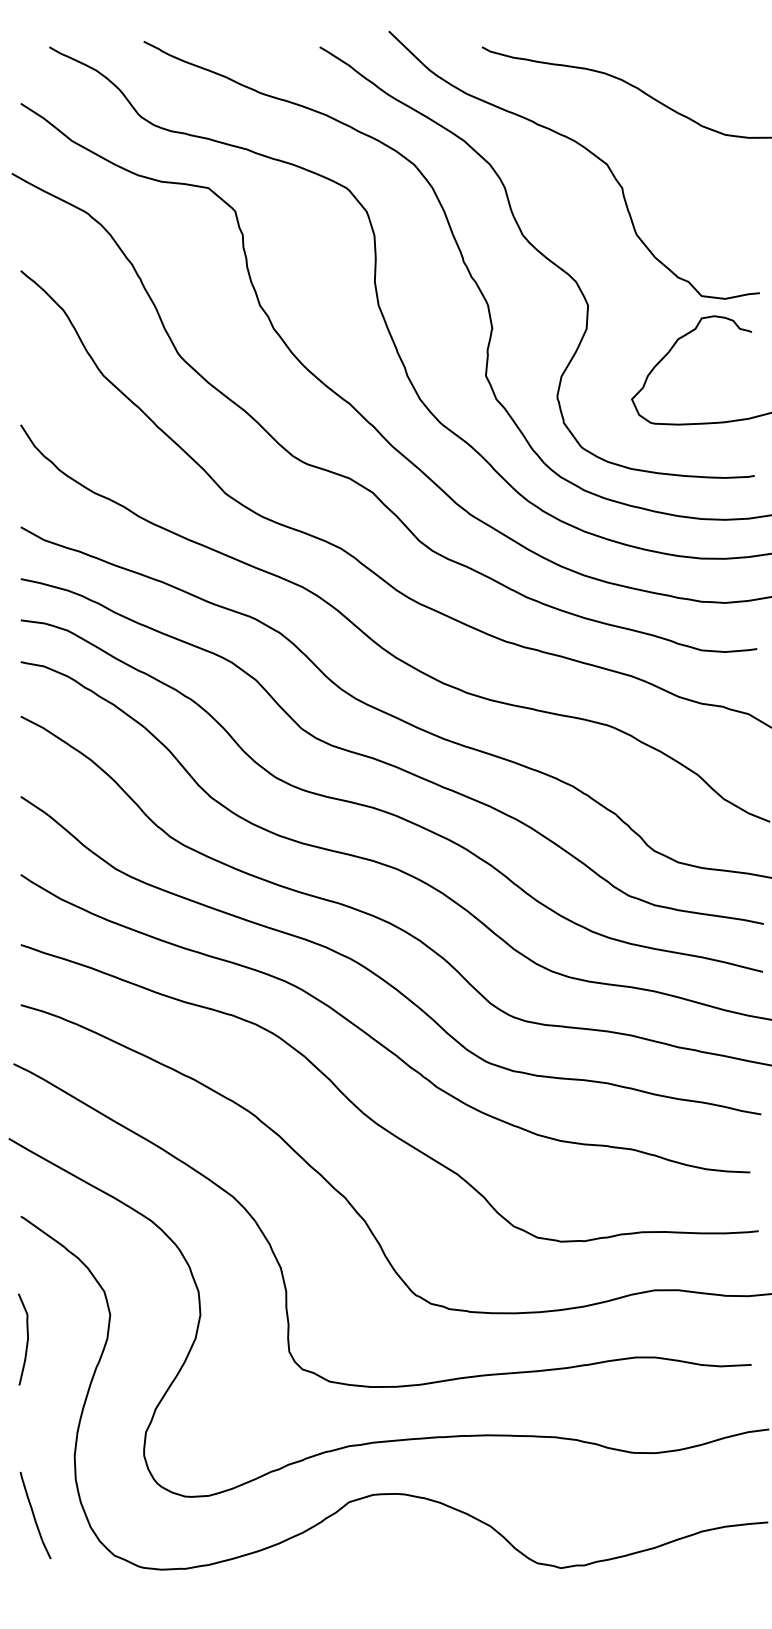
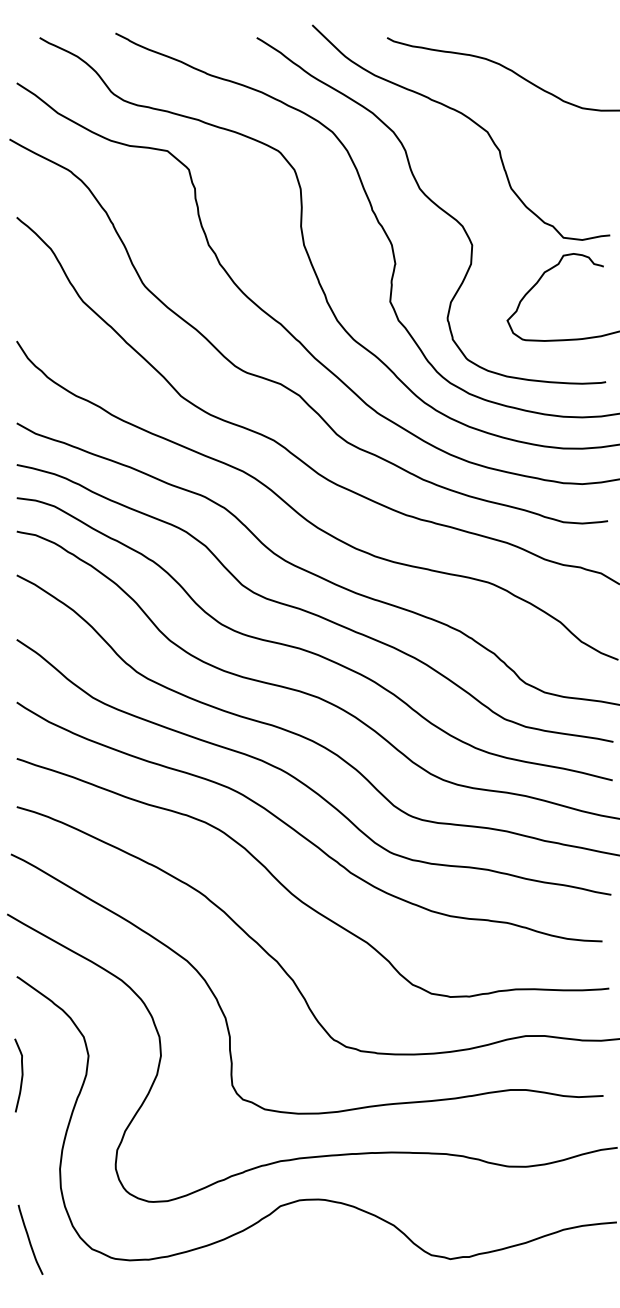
curve: (34, 1515) -> (29, 1239), moved

